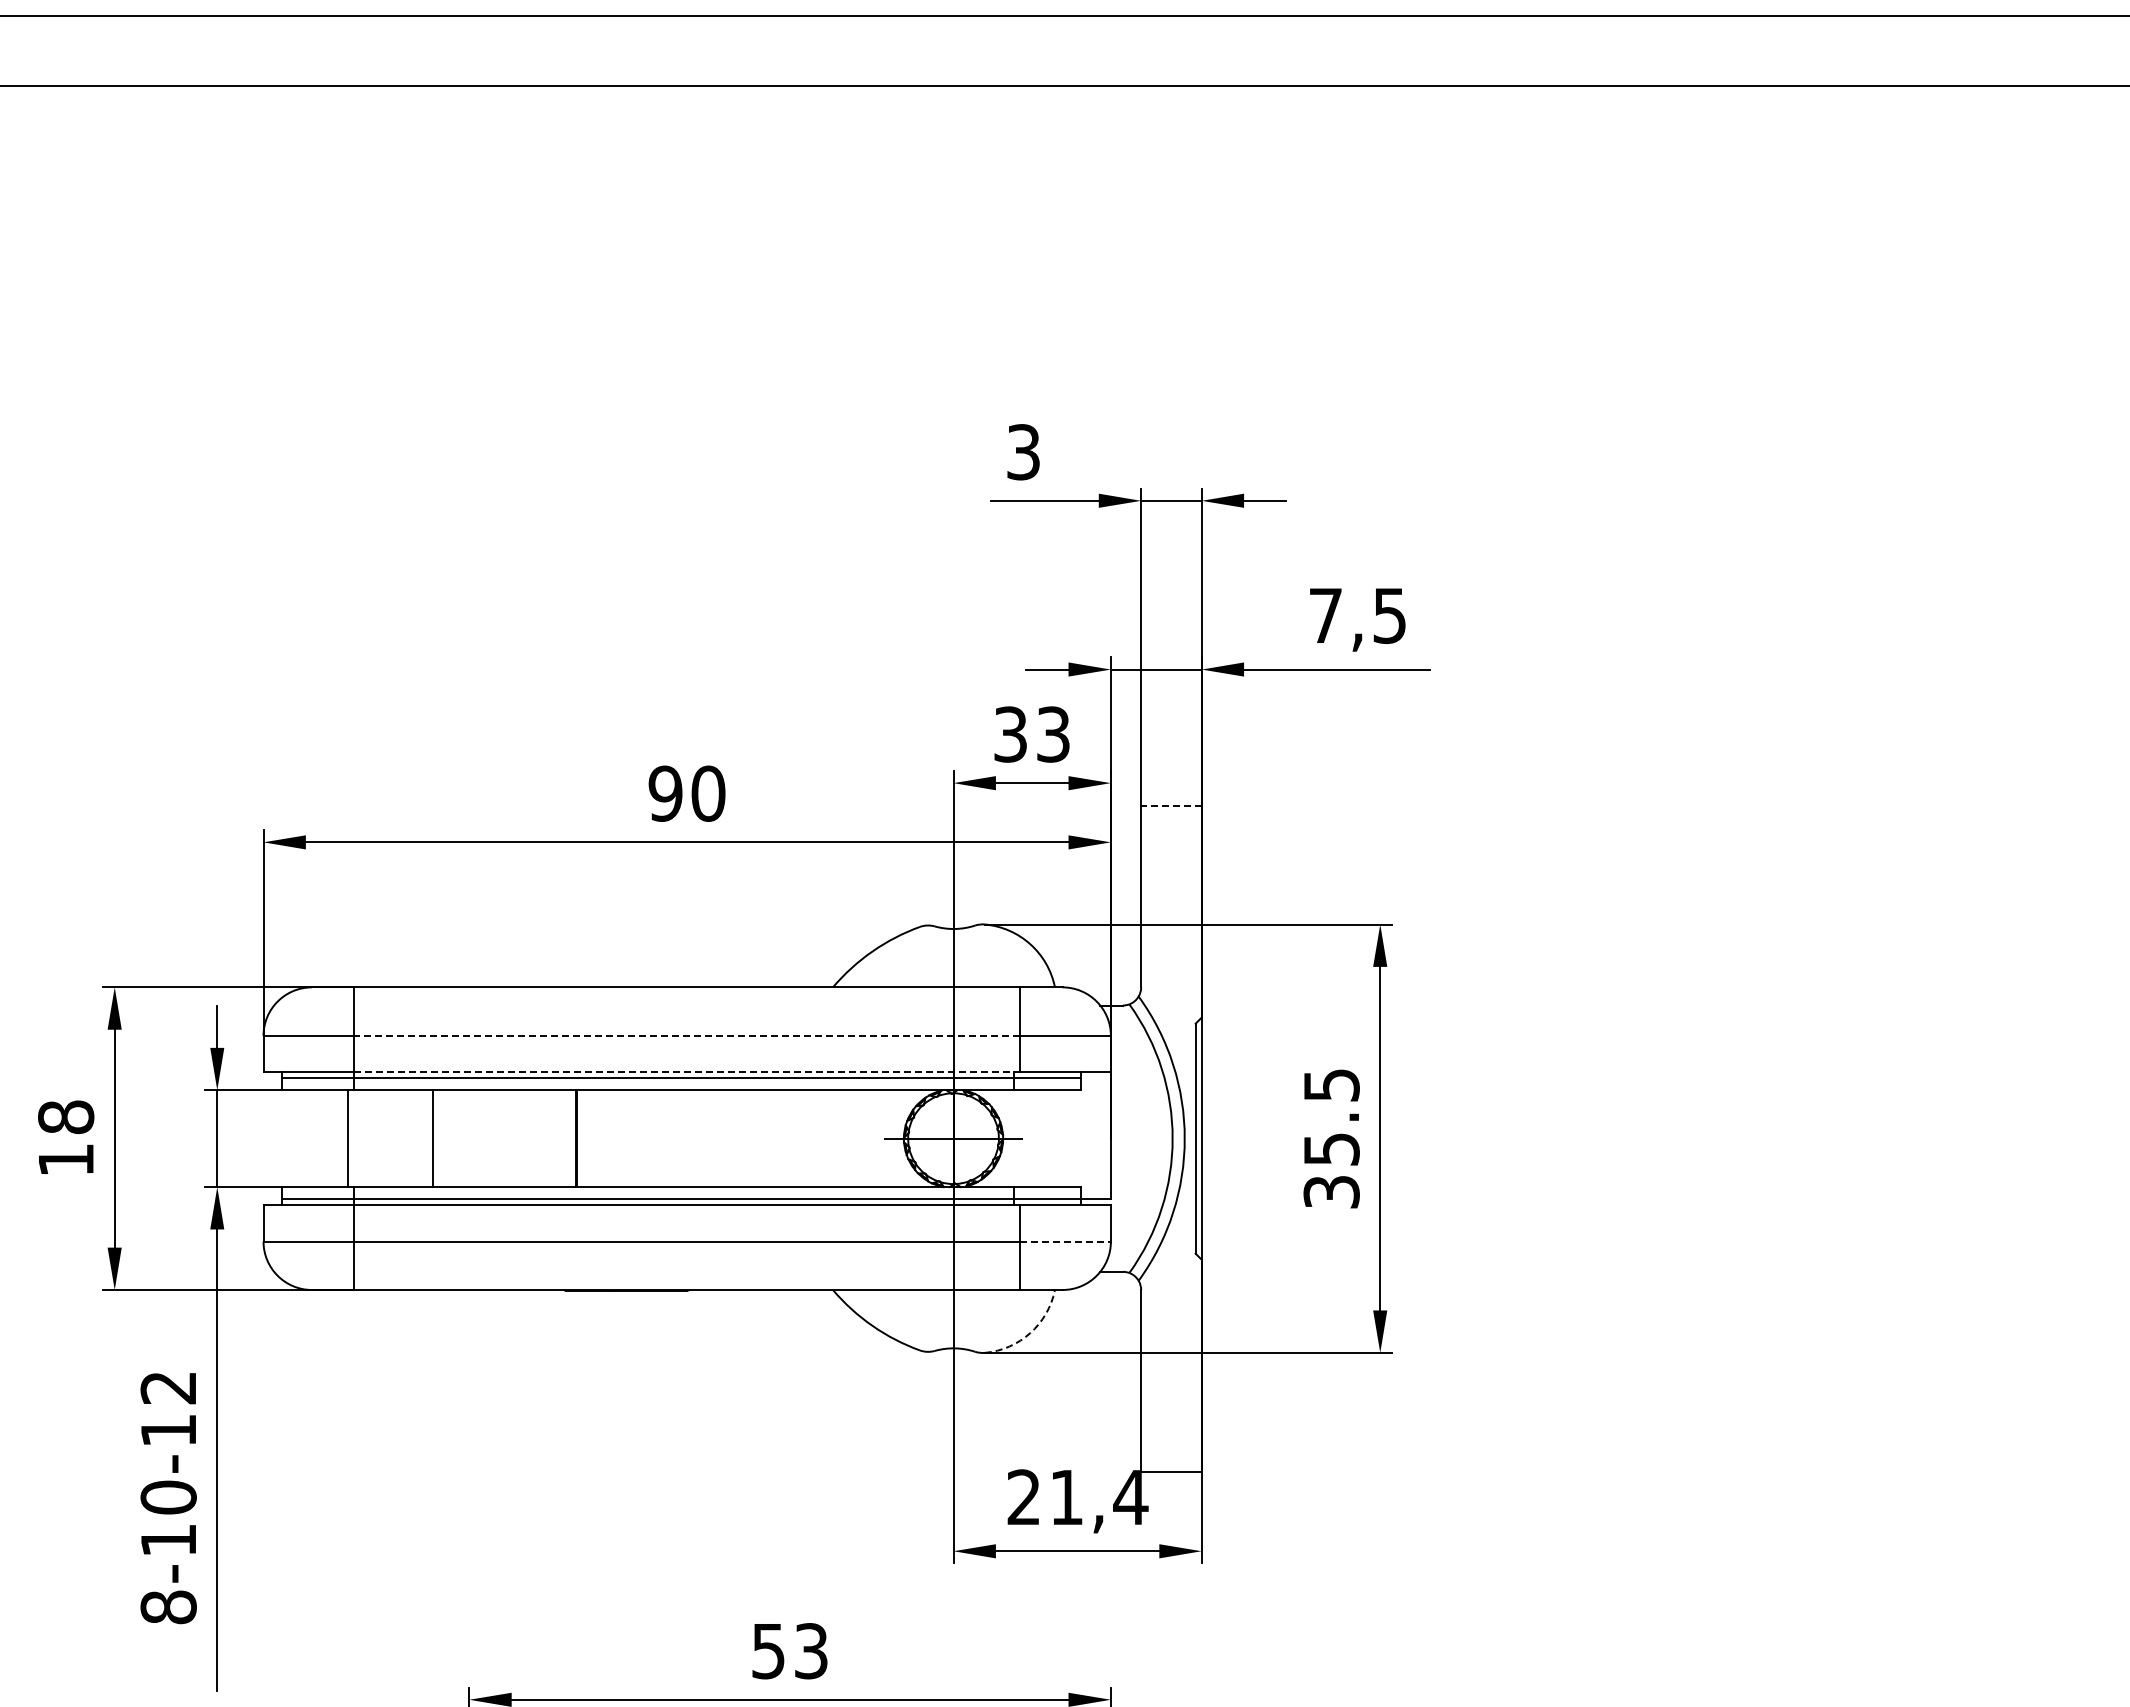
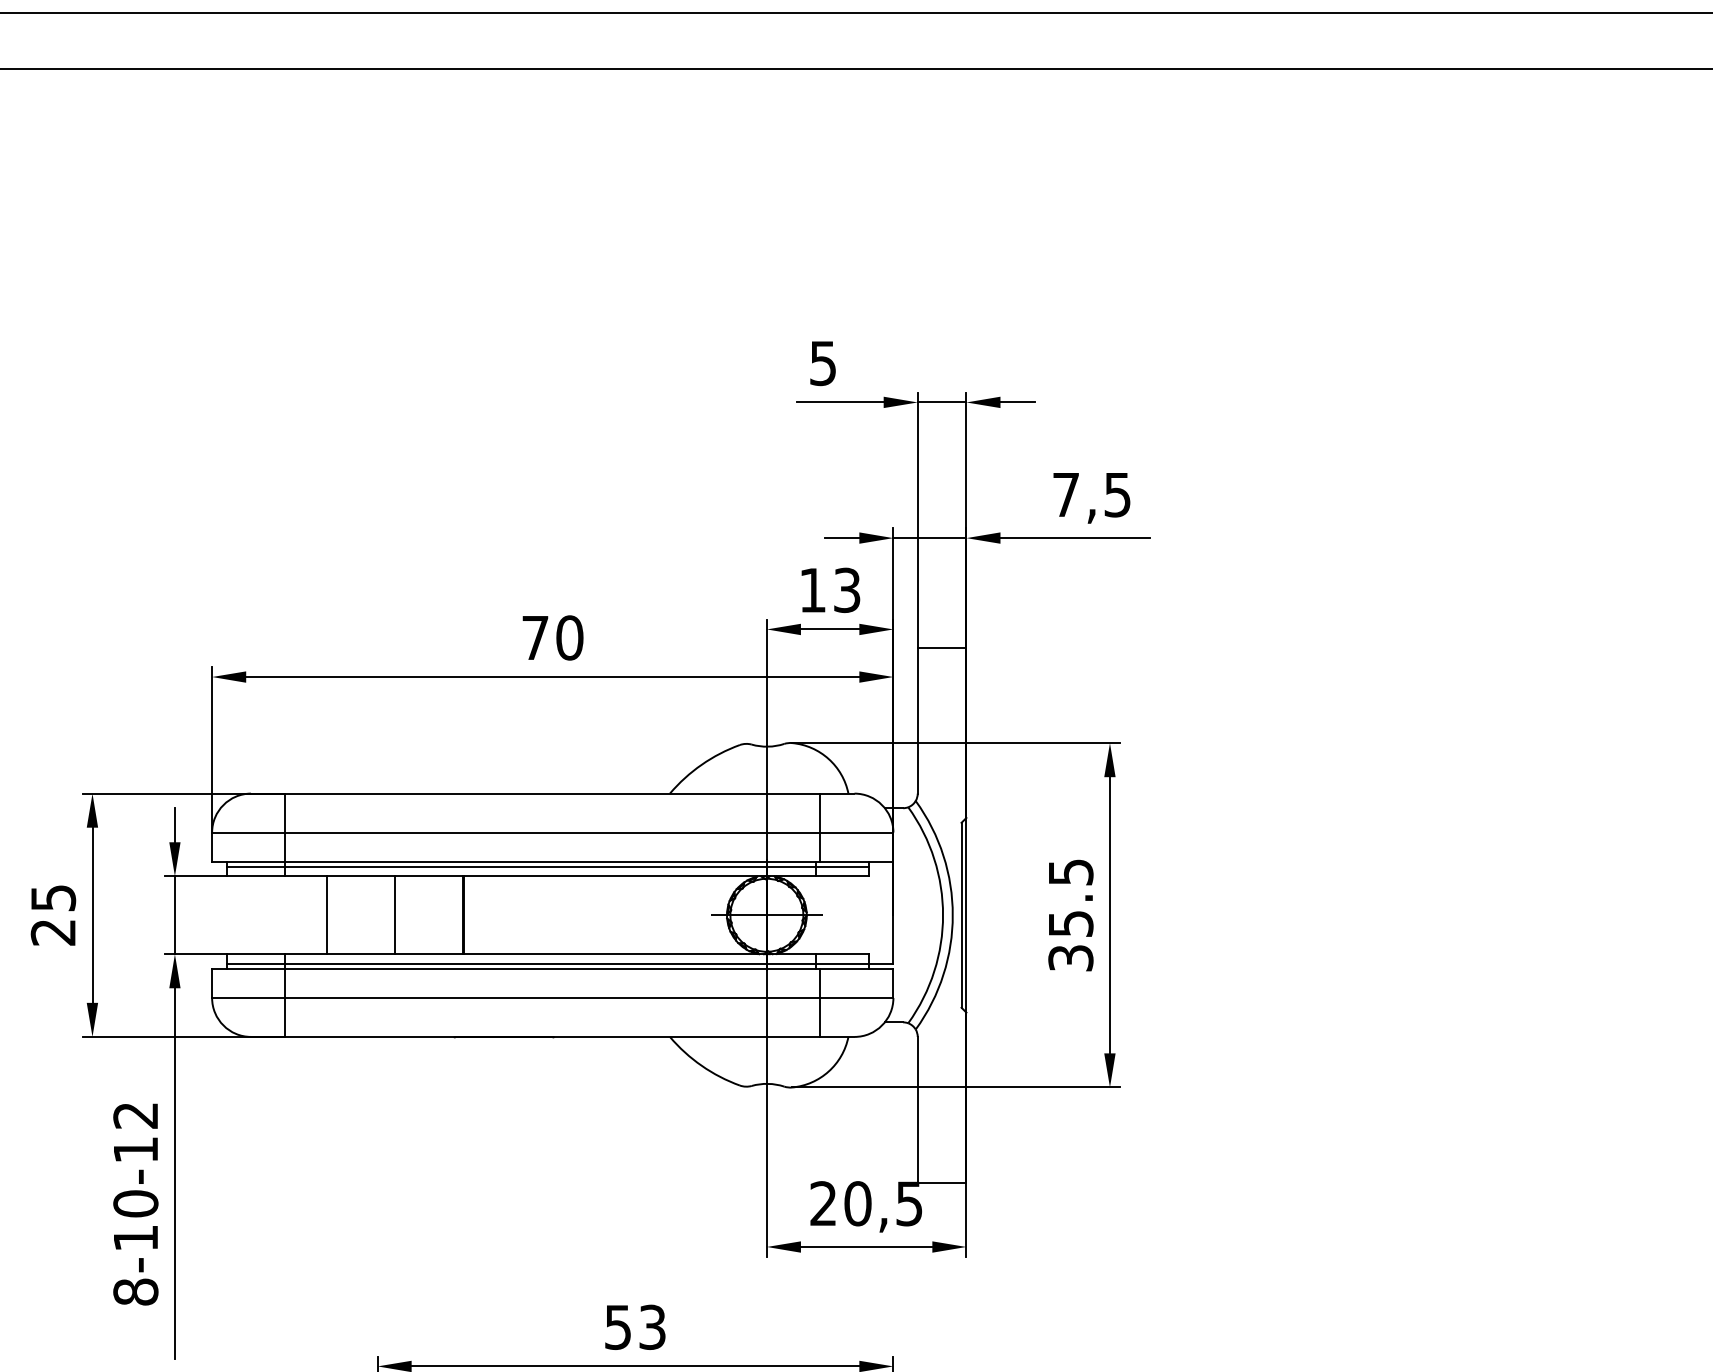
text: (1023, 451) -> (823, 362), 3 -> 5
text: (1010, 734) -> (812, 590), 33 -> 13
text: (665, 793) -> (535, 637), 90 -> 70
line: (1170, 805) -> (941, 647), dashed -> solid
line: (687, 1035) -> (552, 832), dashed -> solid
line: (687, 1072) -> (552, 862), dashed -> solid
text: (66, 1138) -> (53, 915), 18 -> 25
line: (347, 1138) -> (327, 915), moved
line: (433, 1138) -> (395, 915), moved
line: (1066, 1241) -> (857, 997), dashed -> solid
arc: (1030, 1333) -> (828, 1071), dashed -> solid
text: (1099, 1497) -> (884, 1203), 21,4 -> 20,5

